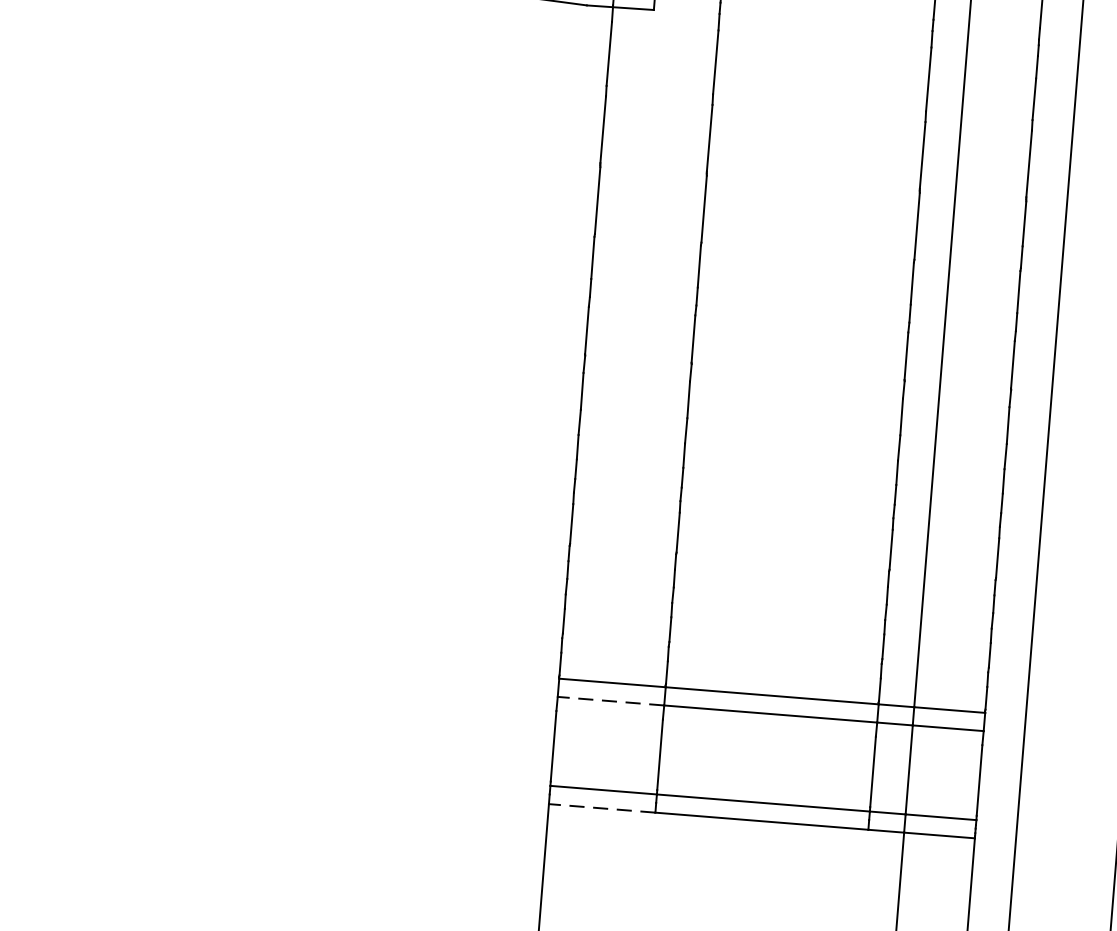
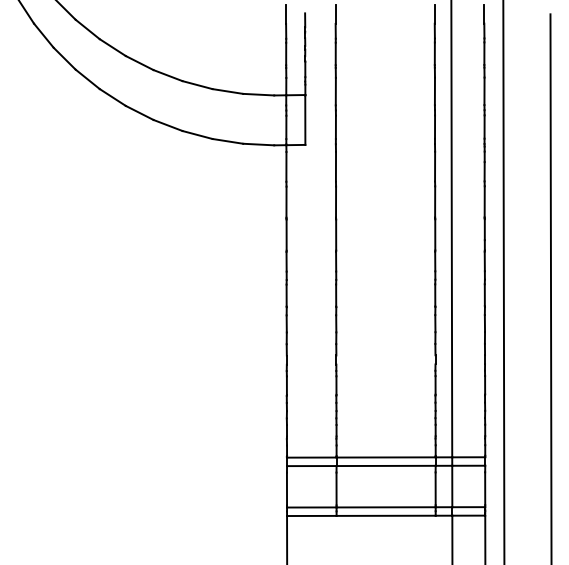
line: (610, 702) -> (311, 466), dashed -> solid
line: (601, 807) -> (311, 515), dashed -> solid

